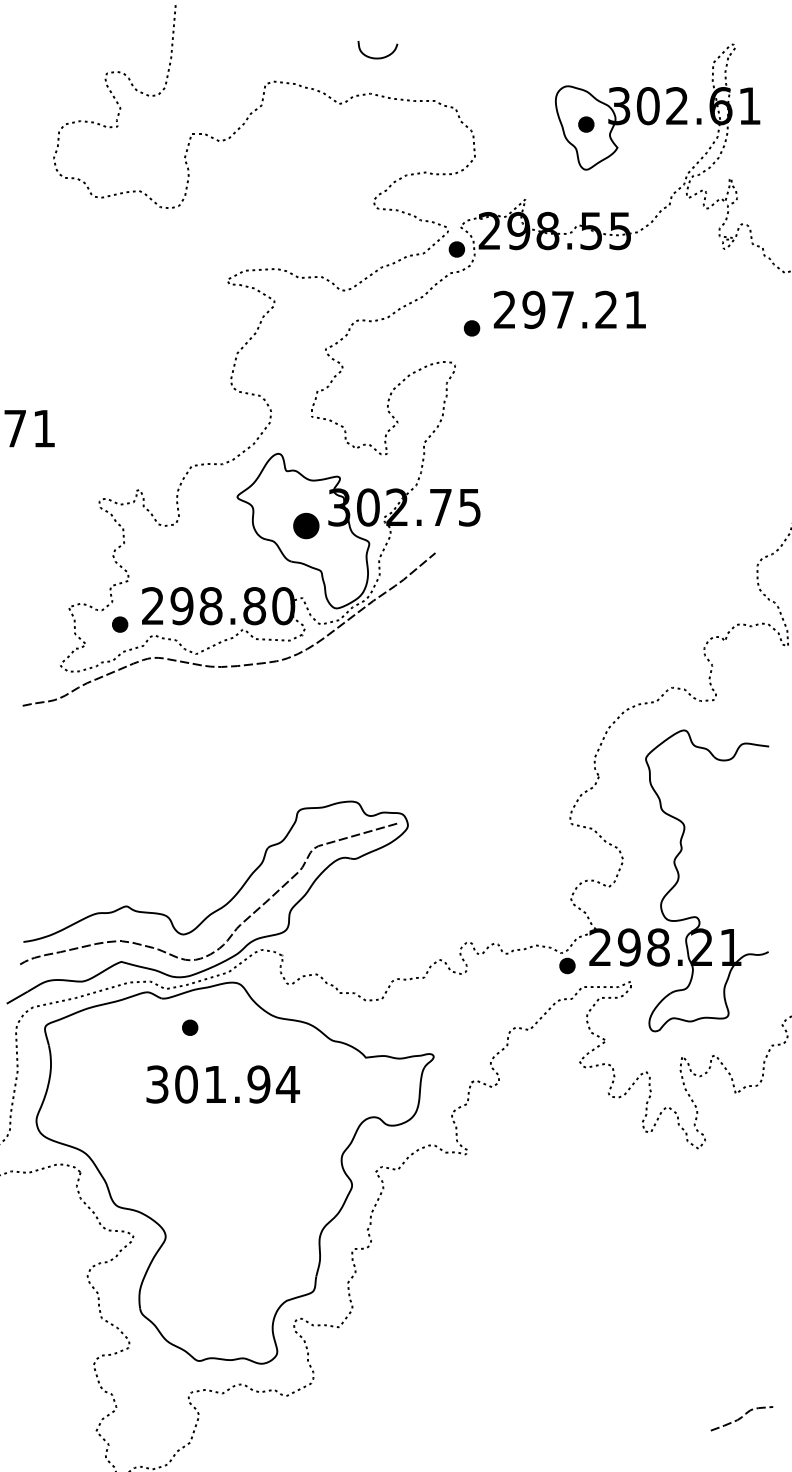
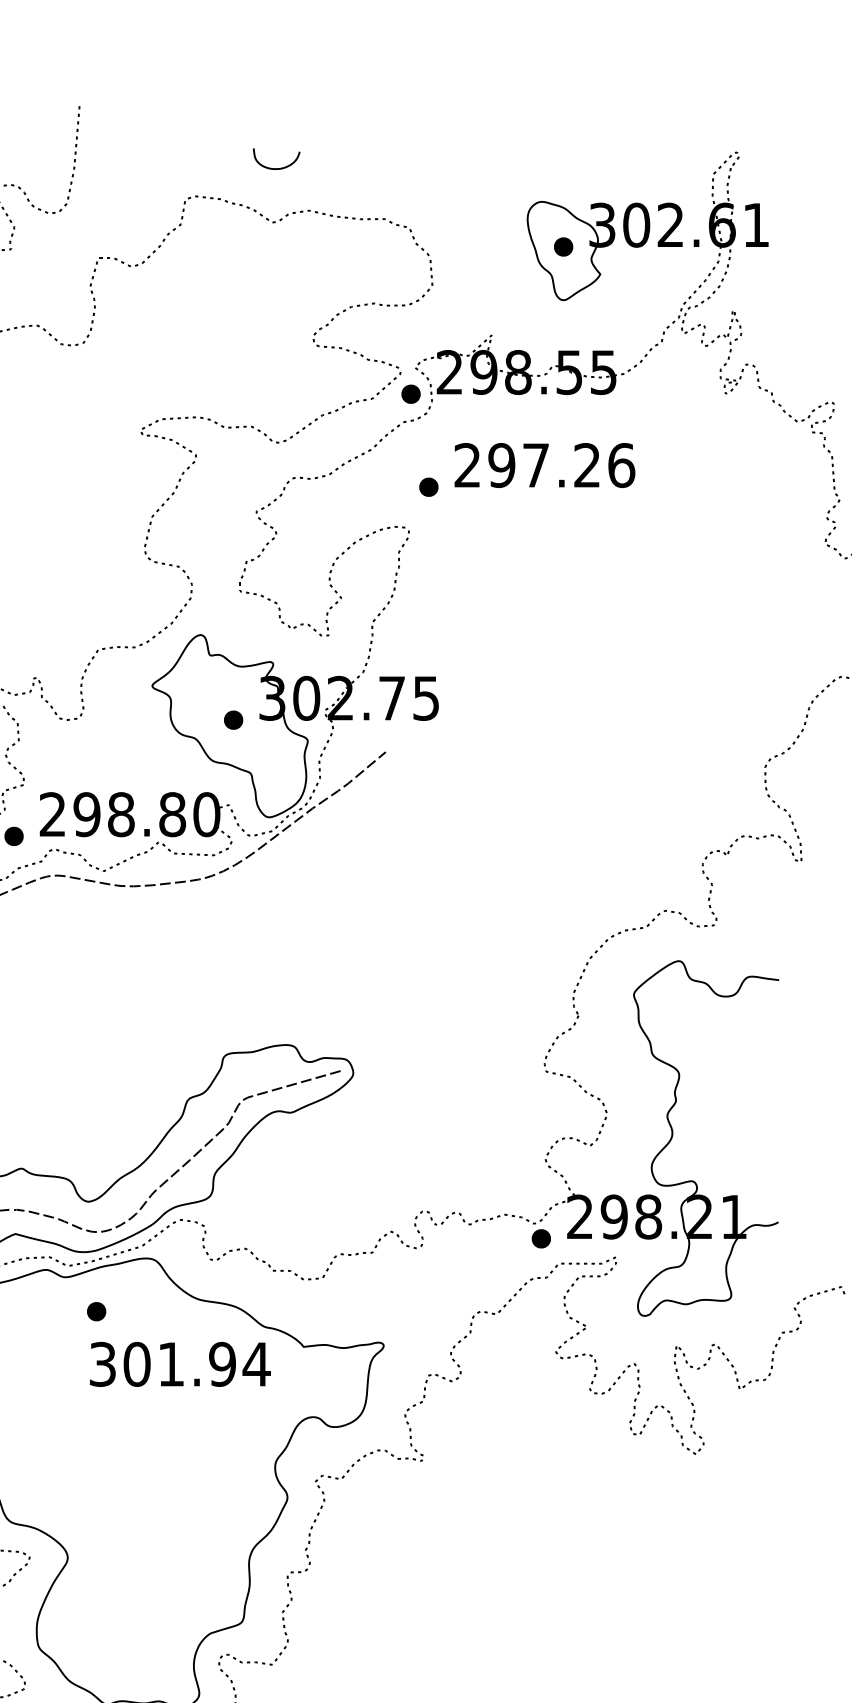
curve: (377, 57) -> (276, 167), moved
text: (635, 309) -> (621, 464), 297.21 -> 297.26
part: (306, 525) -> (233, 719), size x0.62
text: (223, 1084) -> (180, 1364), moved

